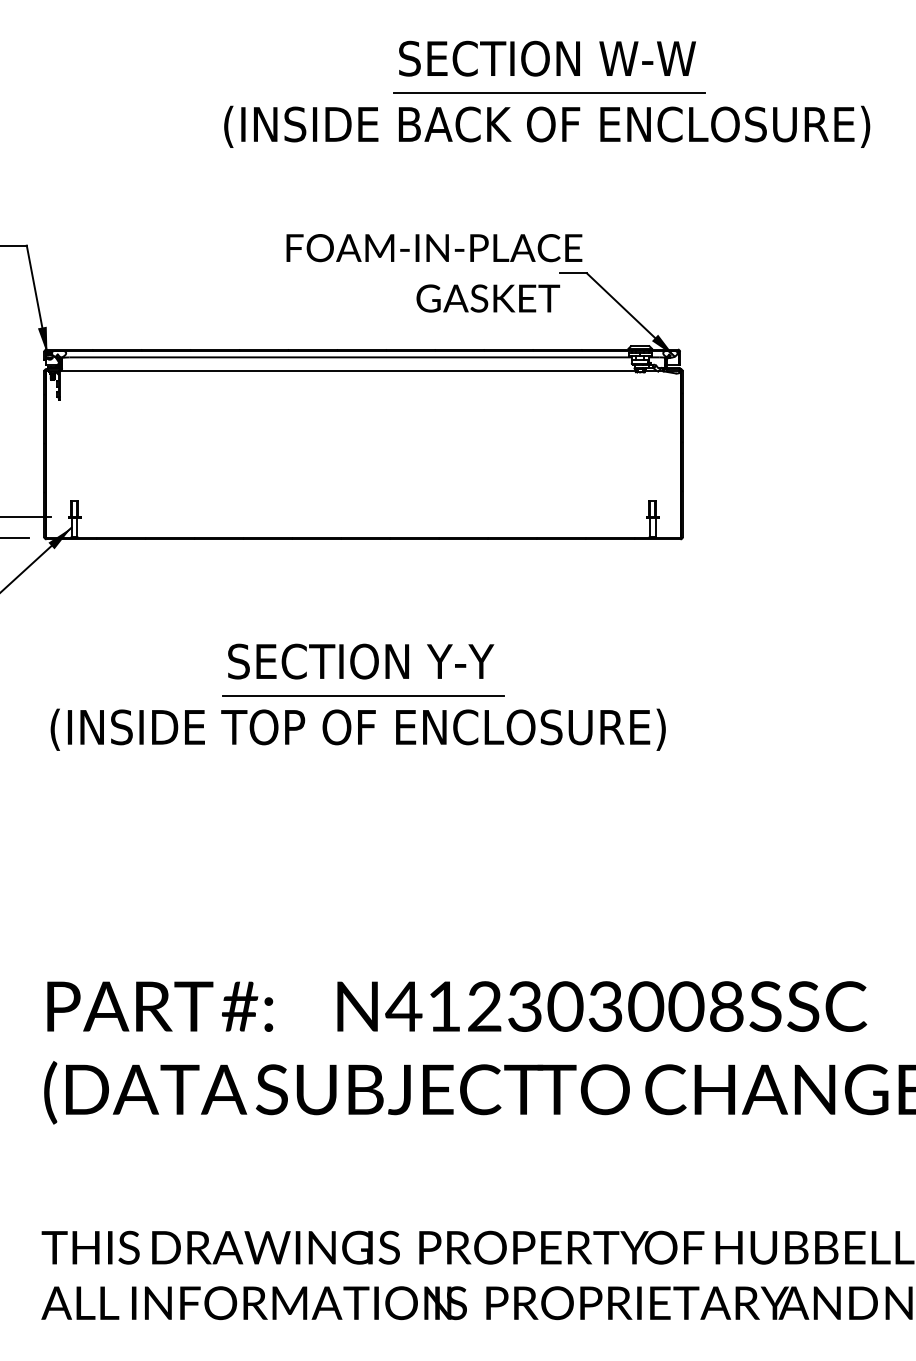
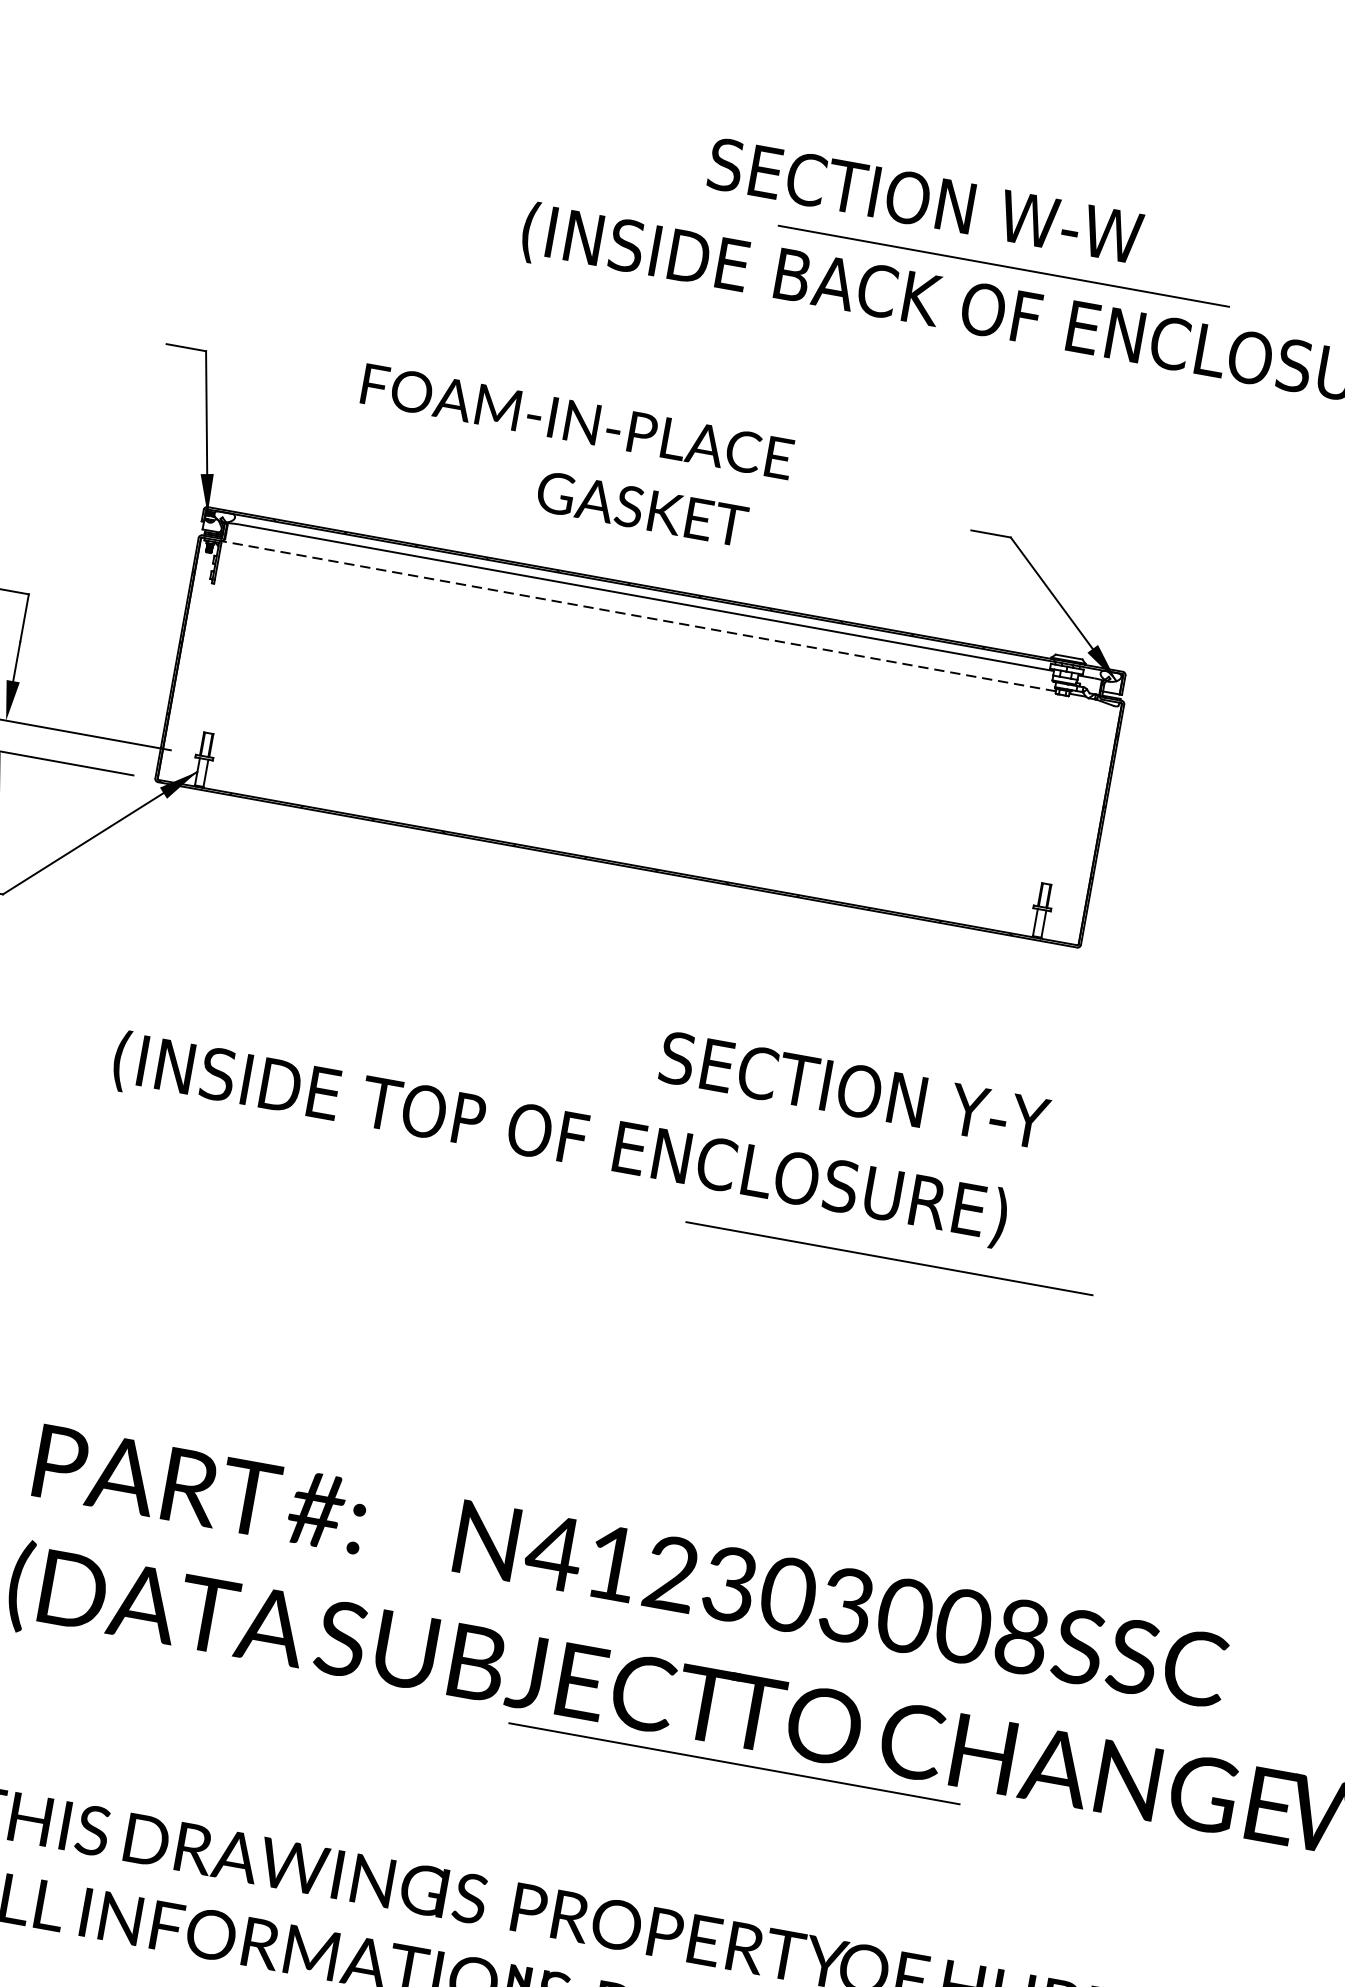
text: (547, 58) -> (925, 200), moved
text: (434, 273) -> (570, 458), moved
line: (347, 370) -> (638, 615), solid -> dashed
text: (361, 661) -> (855, 1090), moved
line: (363, 695) -> (889, 1258), moved
line: (549, 1125) -> (734, 1763), added

